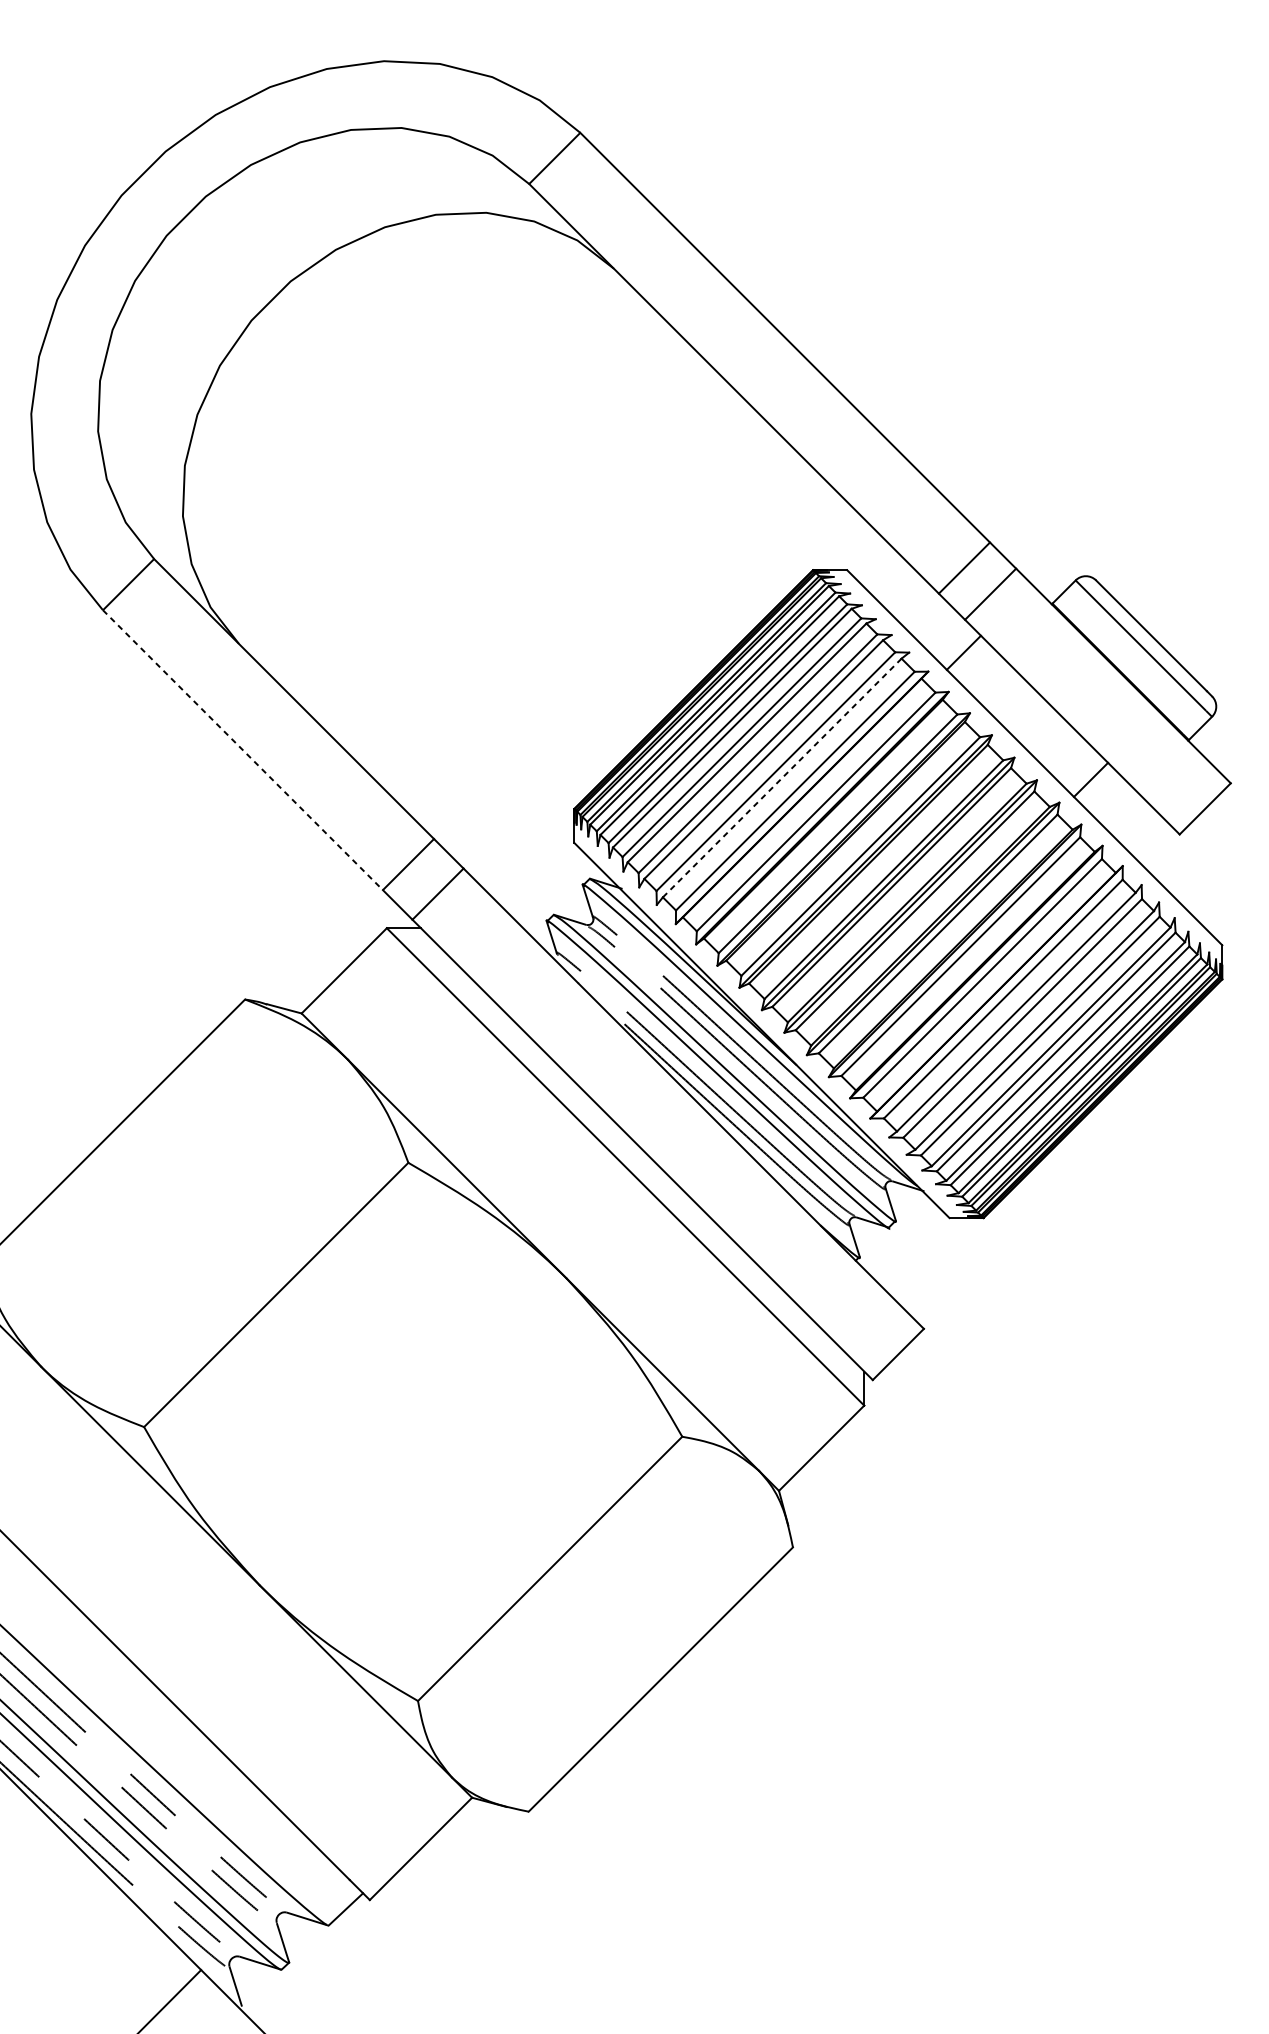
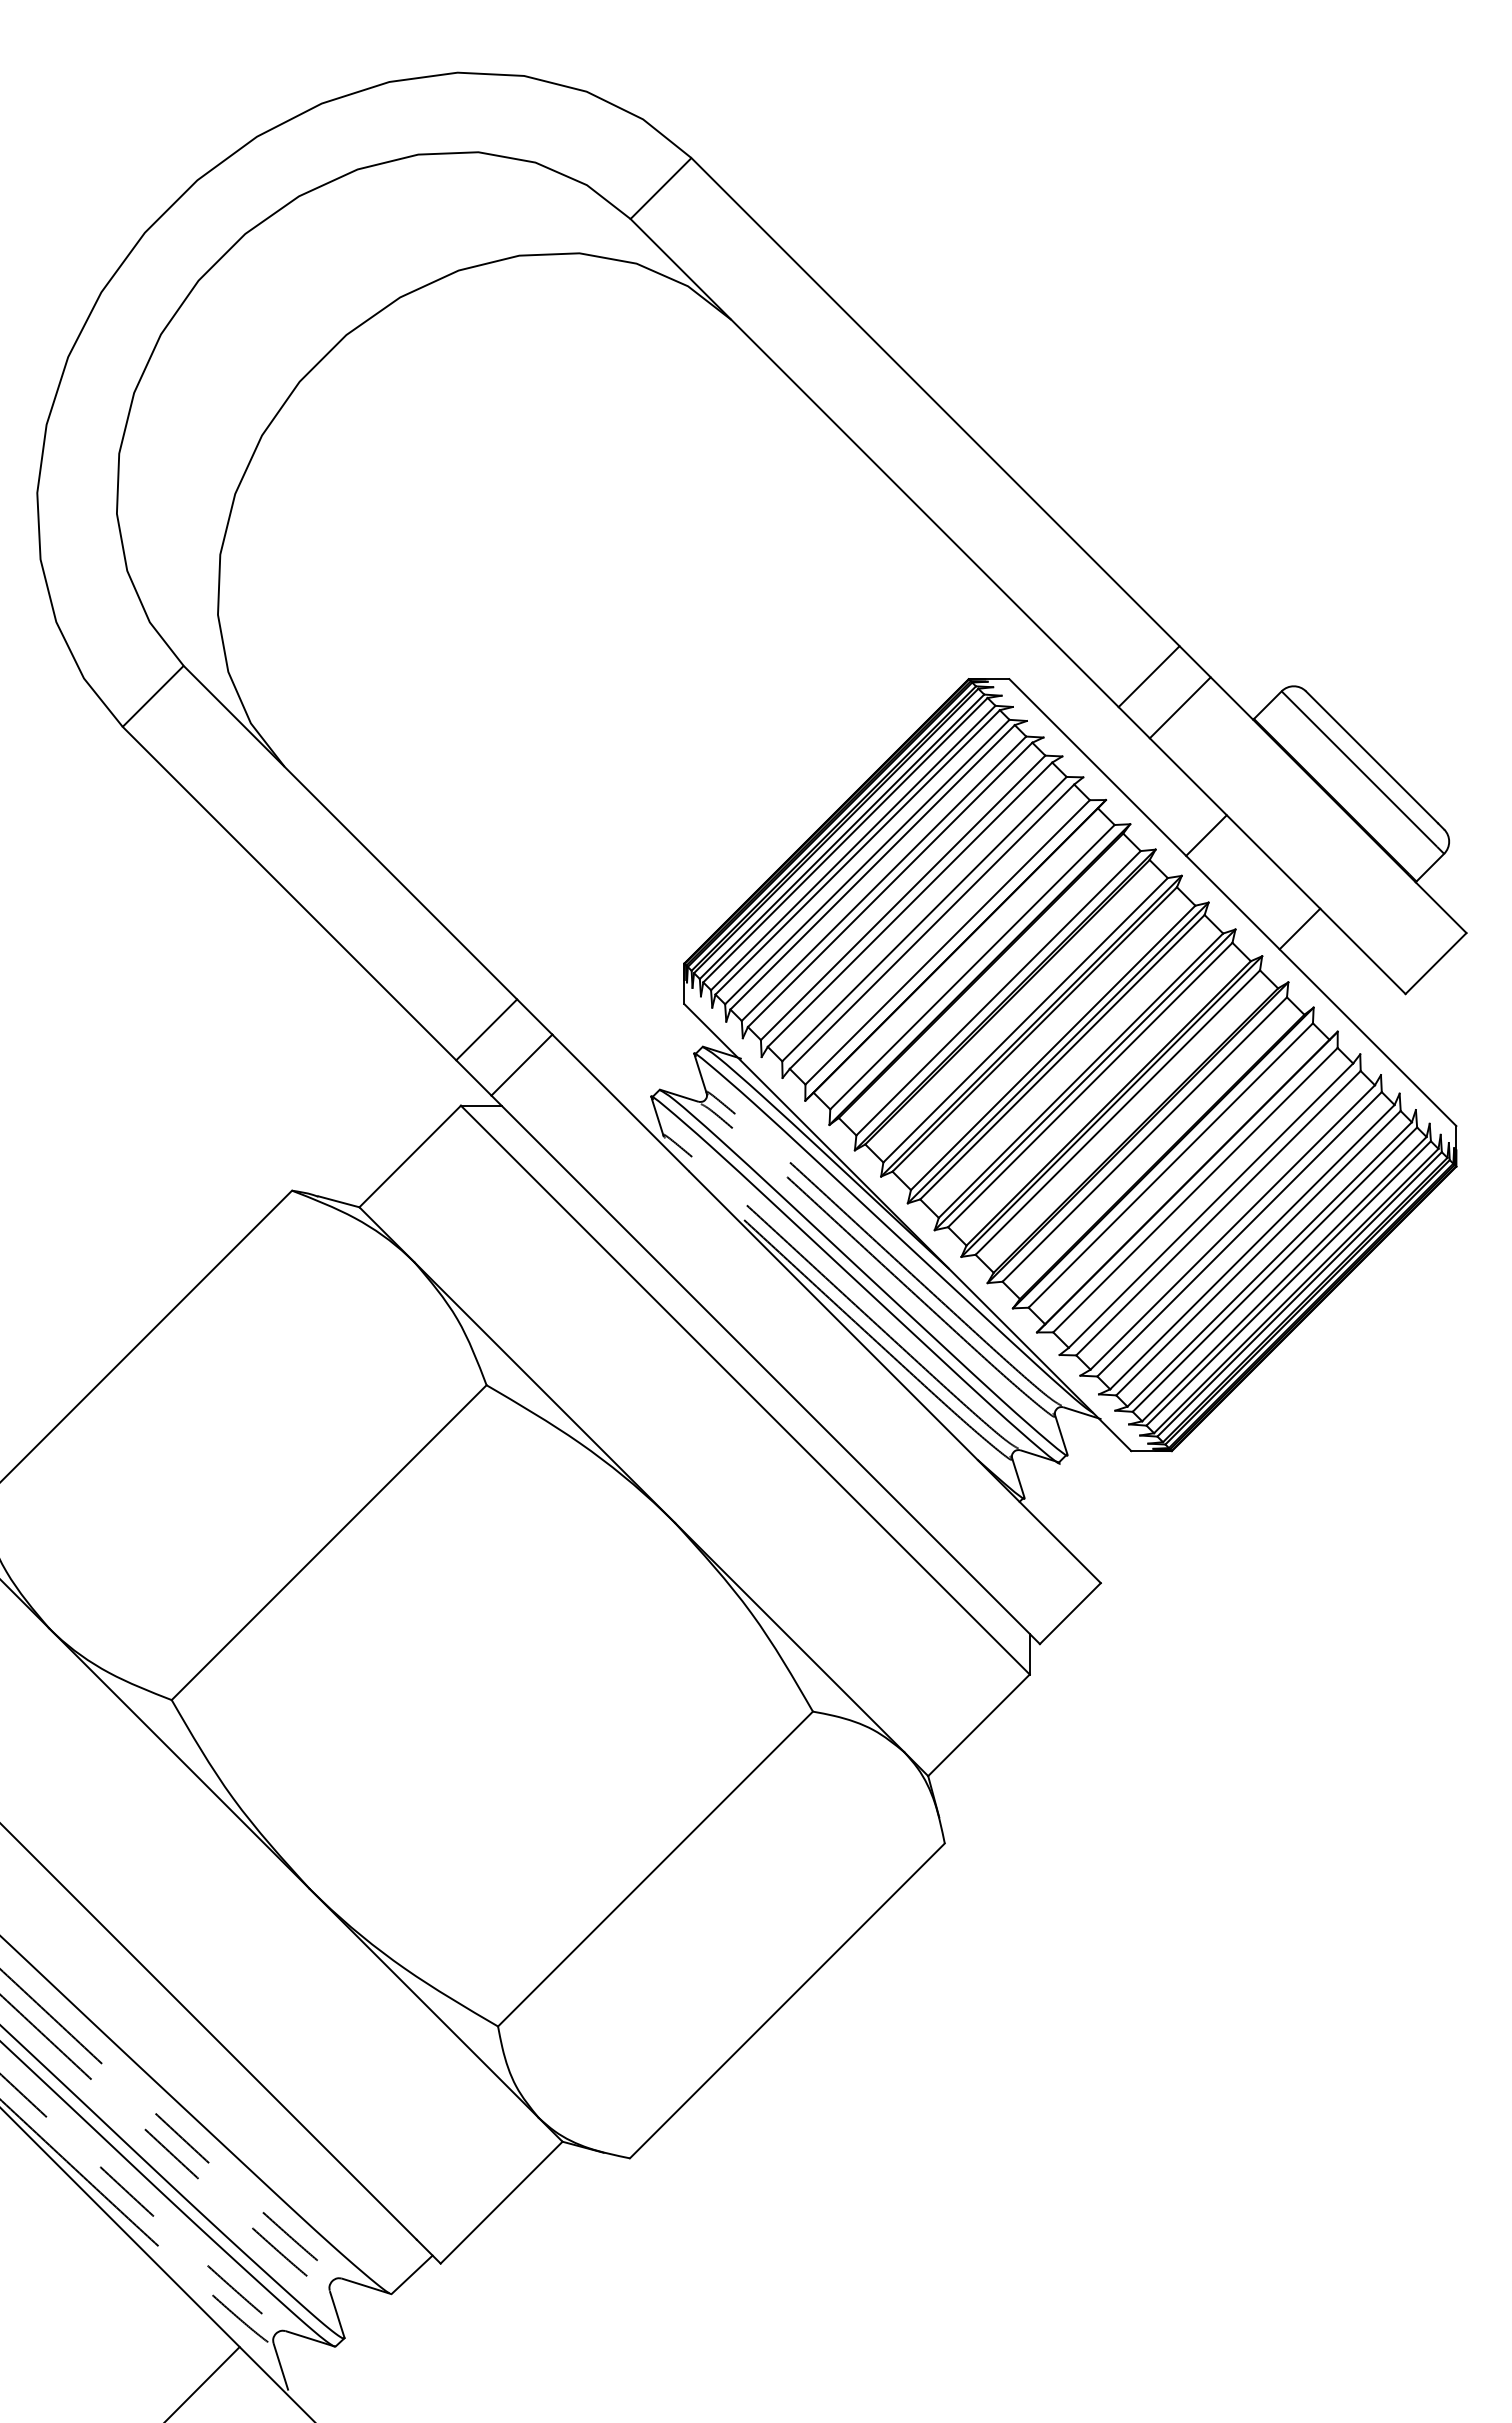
line: (963, 652) -> (1206, 835), moved
line: (242, 750) -> (289, 893), dashed -> solid
line: (781, 778) -> (931, 927), dashed -> solid

